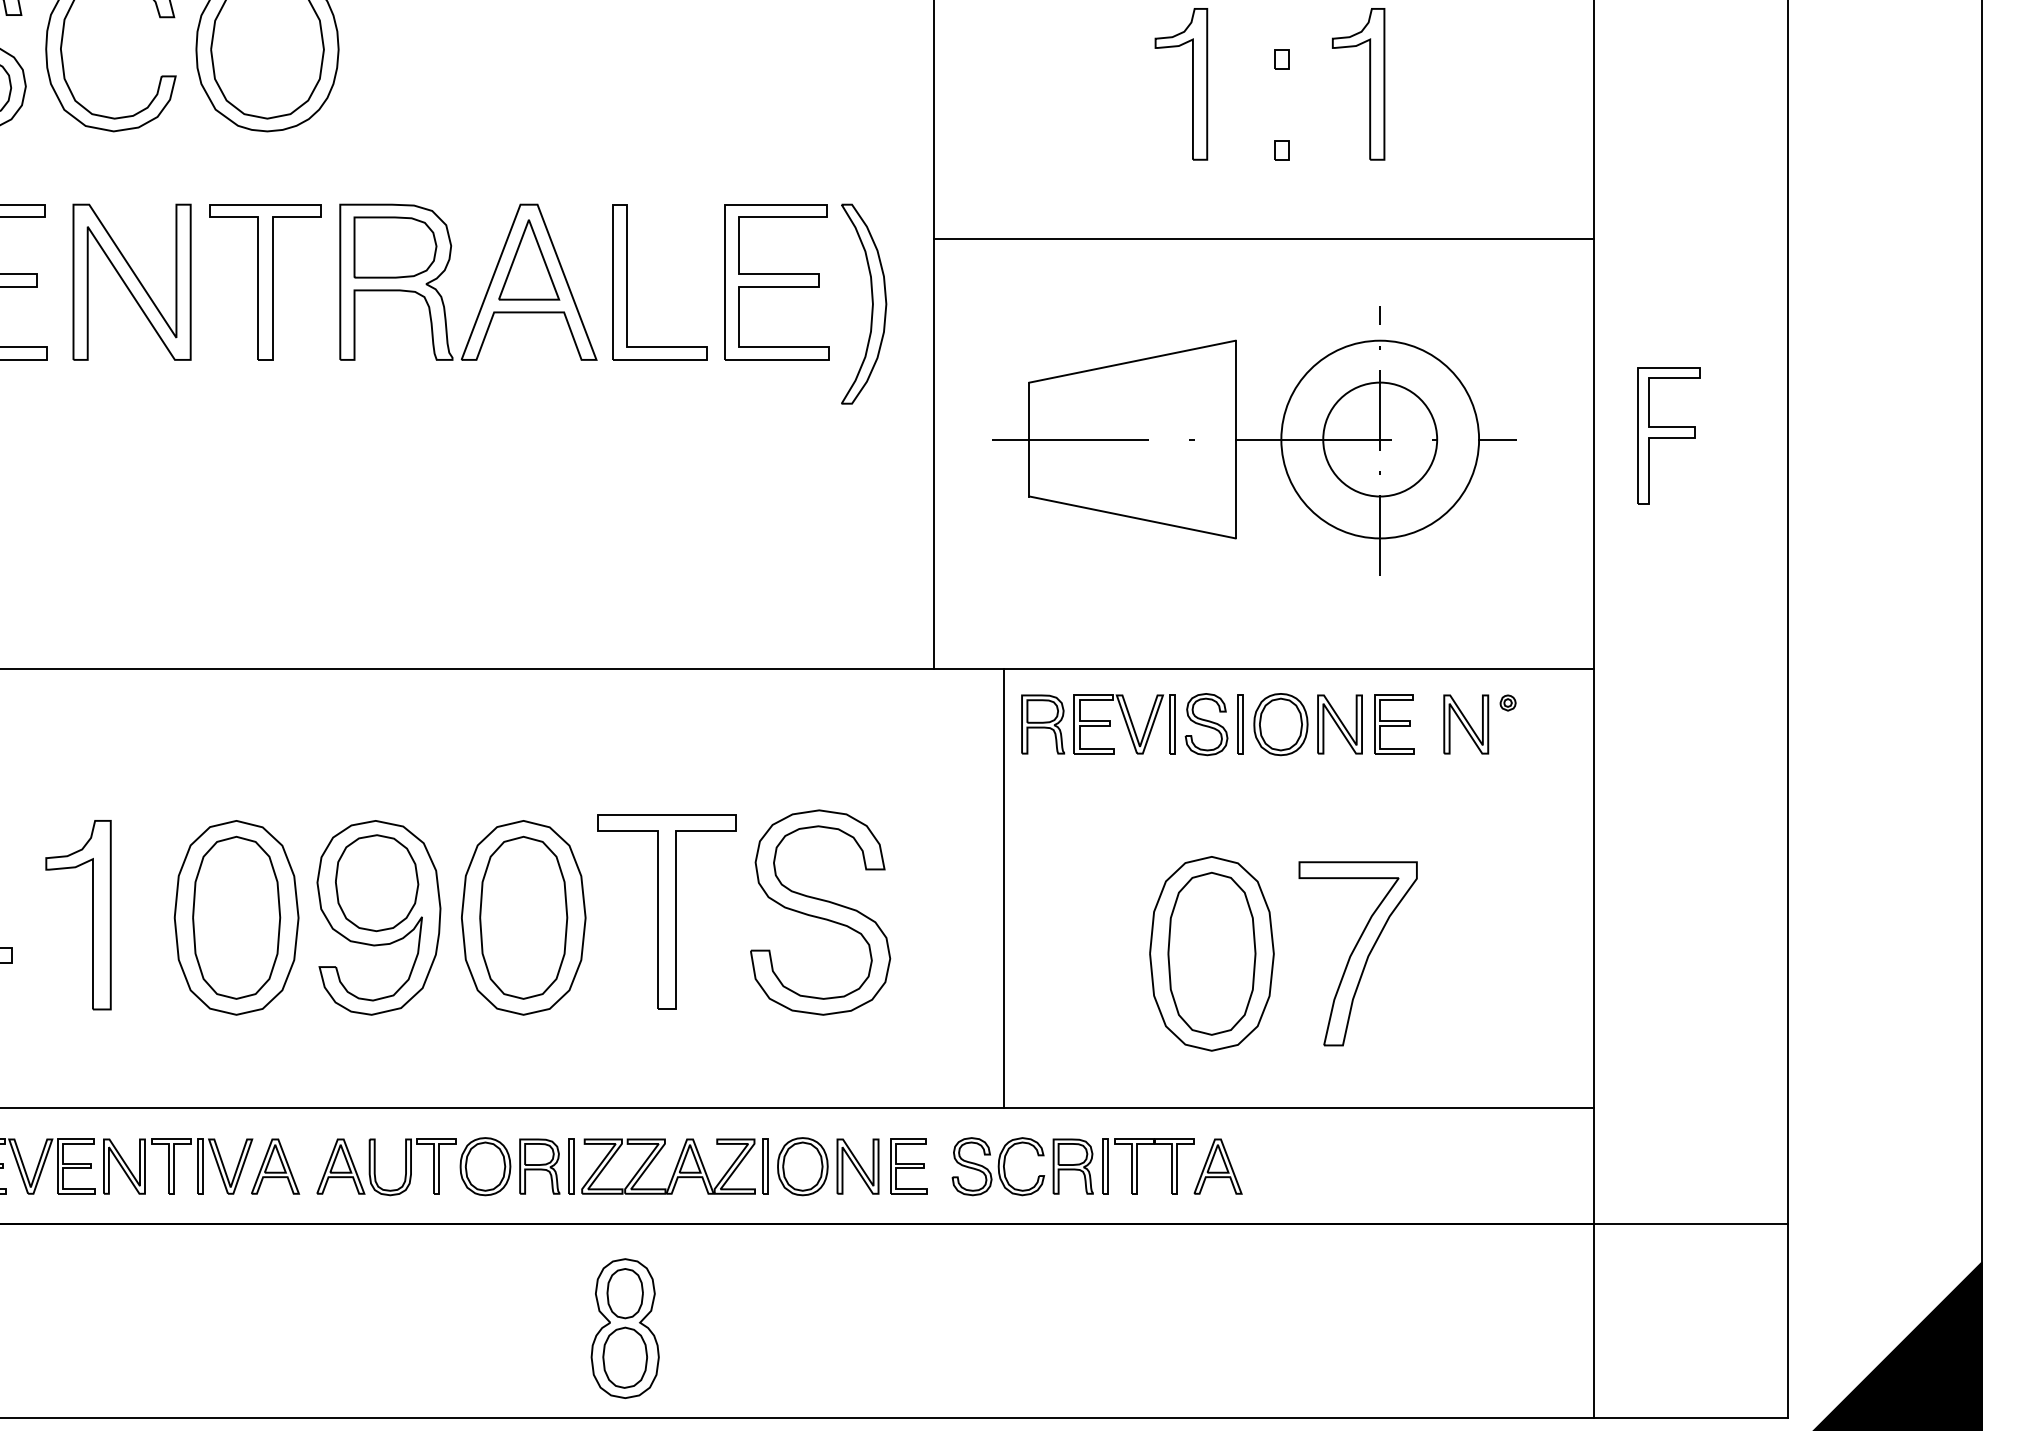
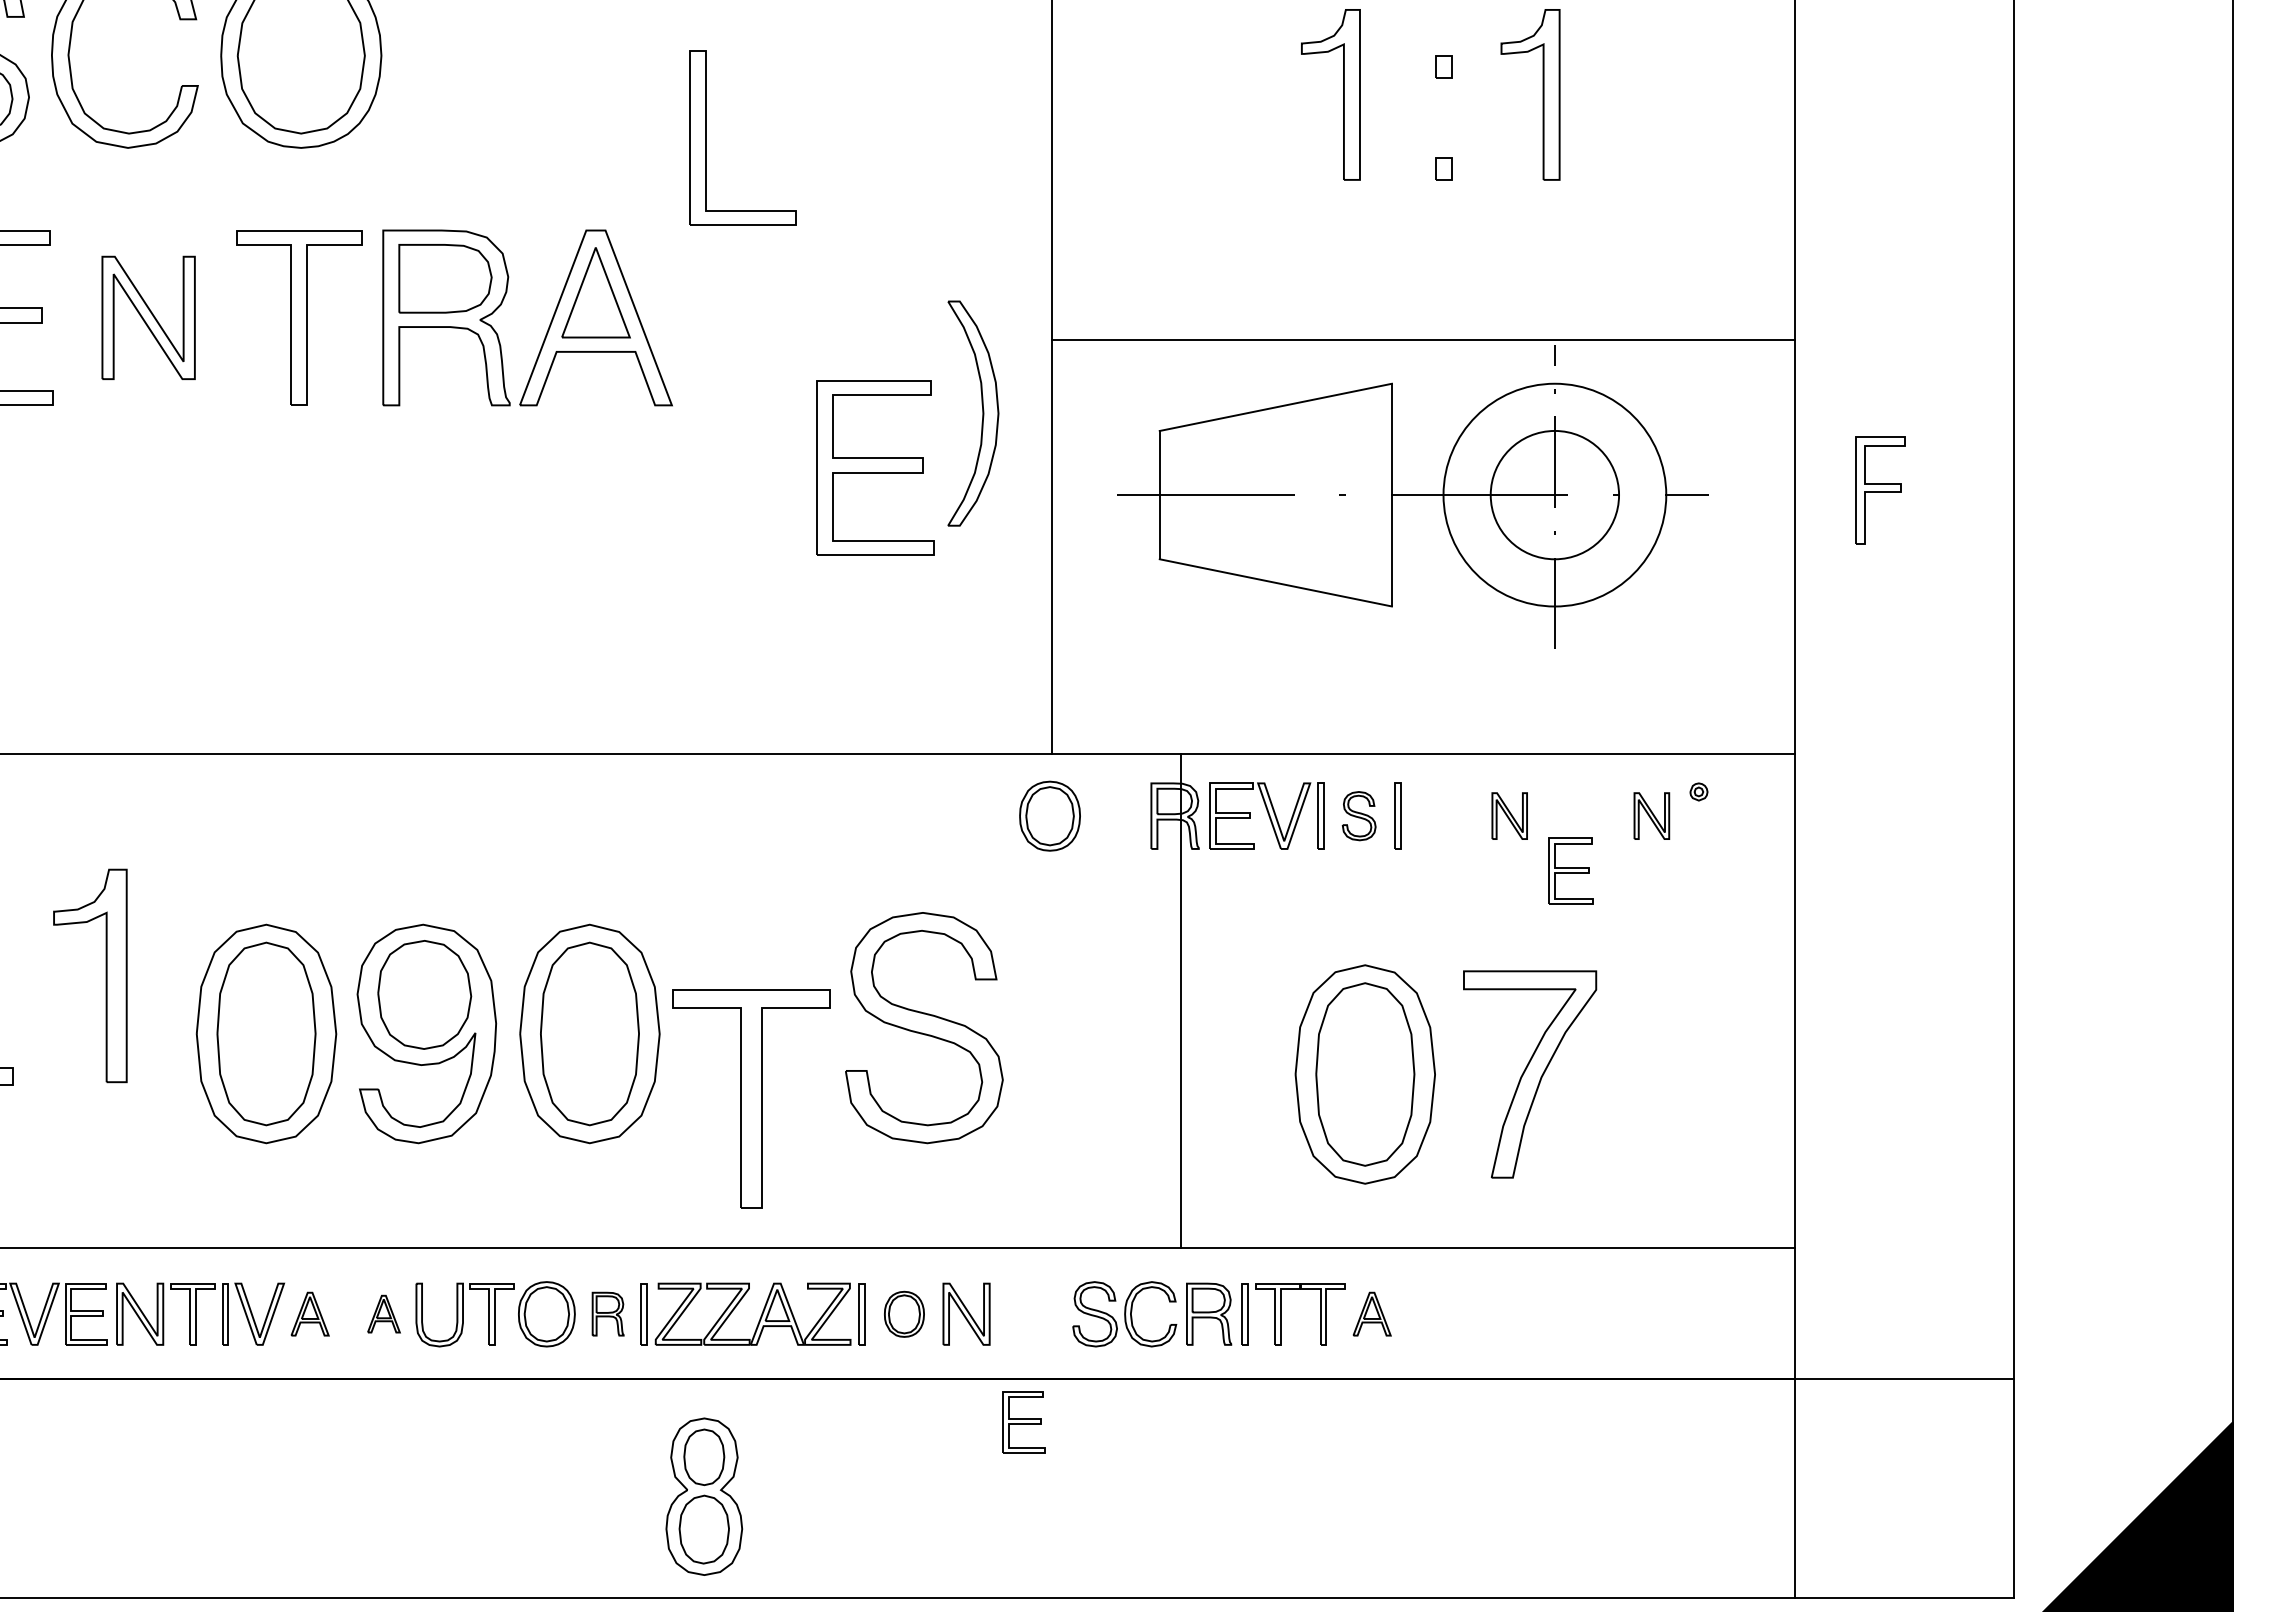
line: (1263, 239) -> (1423, 340), moved
part: (131, 281) -> (148, 317), size x0.7
part: (627, 281) -> (706, 137), moved
part: (777, 281) -> (875, 467), moved
part: (872, 304) -> (982, 413), moved
part: (1669, 435) -> (1880, 490), size x0.7
part: (1205, 723) -> (1358, 815), size x0.7
part: (1280, 723) -> (1049, 815), moved
part: (1339, 723) -> (1509, 815), size x0.7
part: (1394, 723) -> (1570, 870), moved
part: (1465, 723) -> (1651, 815), size x0.7
line: (1003, 888) -> (1180, 1000), moved
part: (667, 912) -> (751, 1098), moved
part: (91, 914) -> (105, 975), moved
part: (274, 1165) -> (309, 1313), size x0.7
part: (340, 1165) -> (383, 1313), size x0.6
part: (540, 1165) -> (608, 1313), size x0.7
part: (1217, 1165) -> (1371, 1313), size x0.7
part: (802, 1166) -> (904, 1314), size x0.7
part: (908, 1166) -> (1023, 1422), moved

